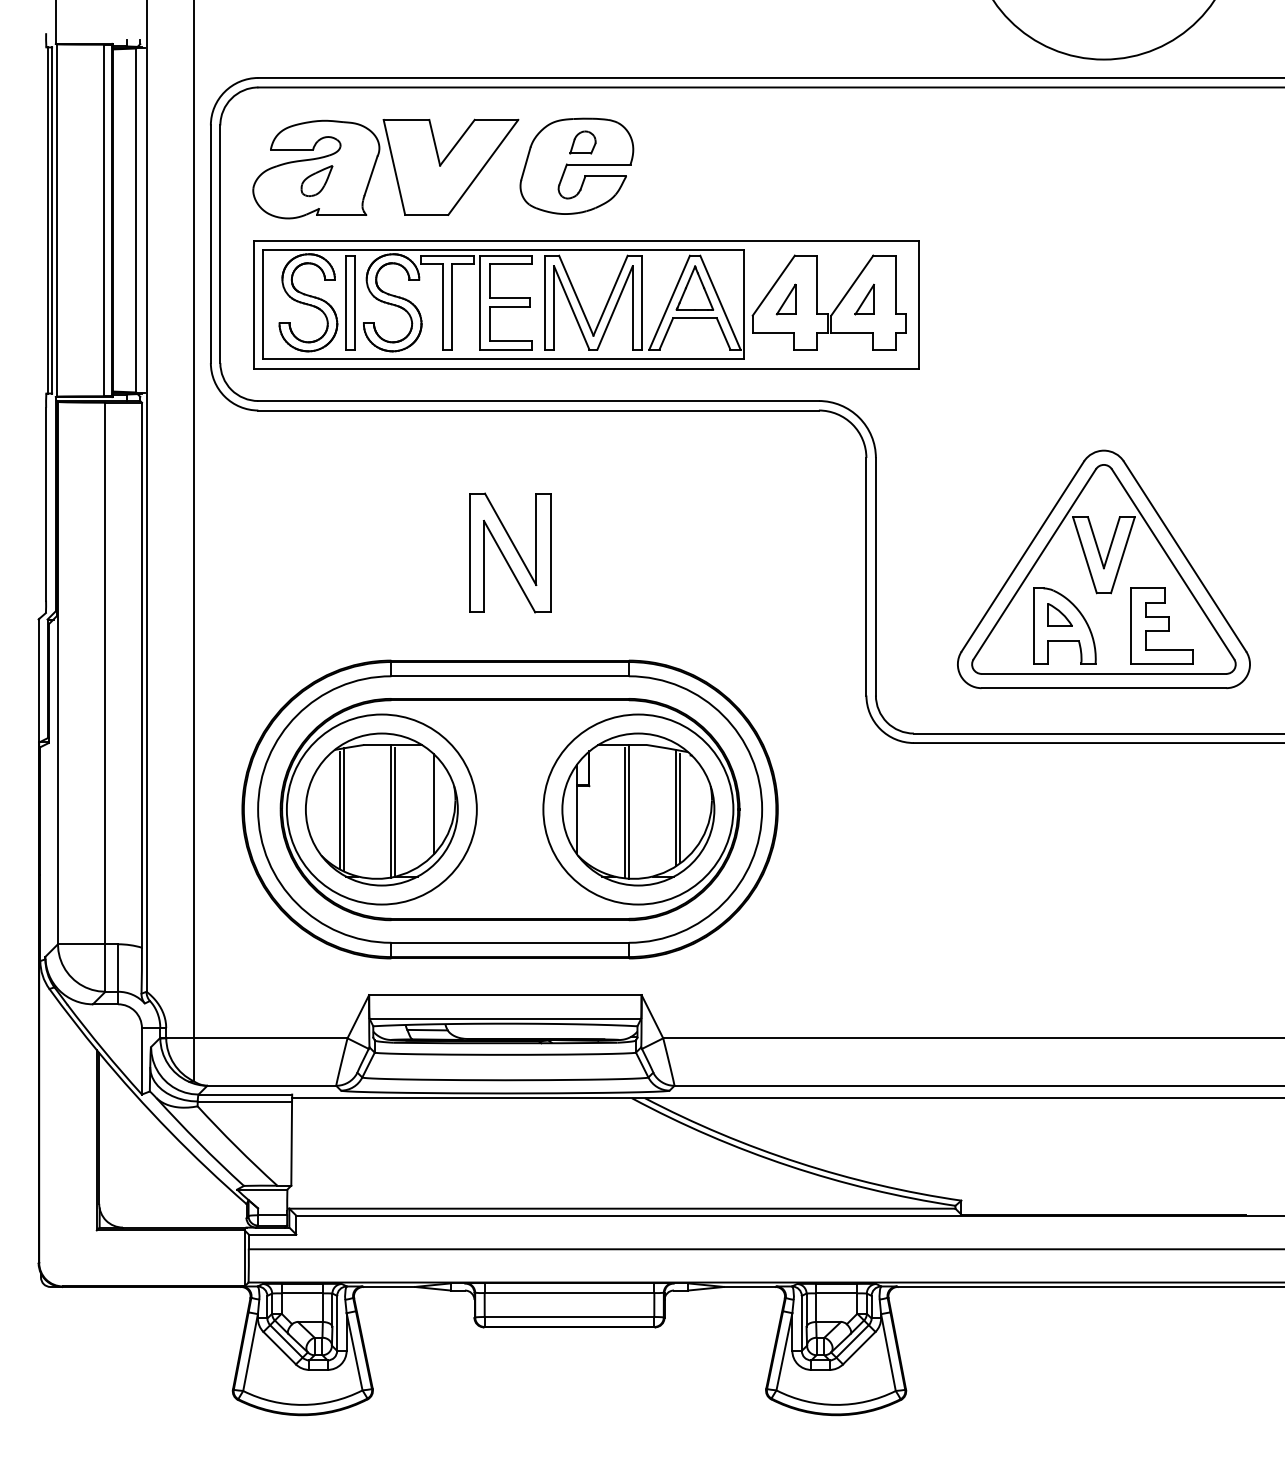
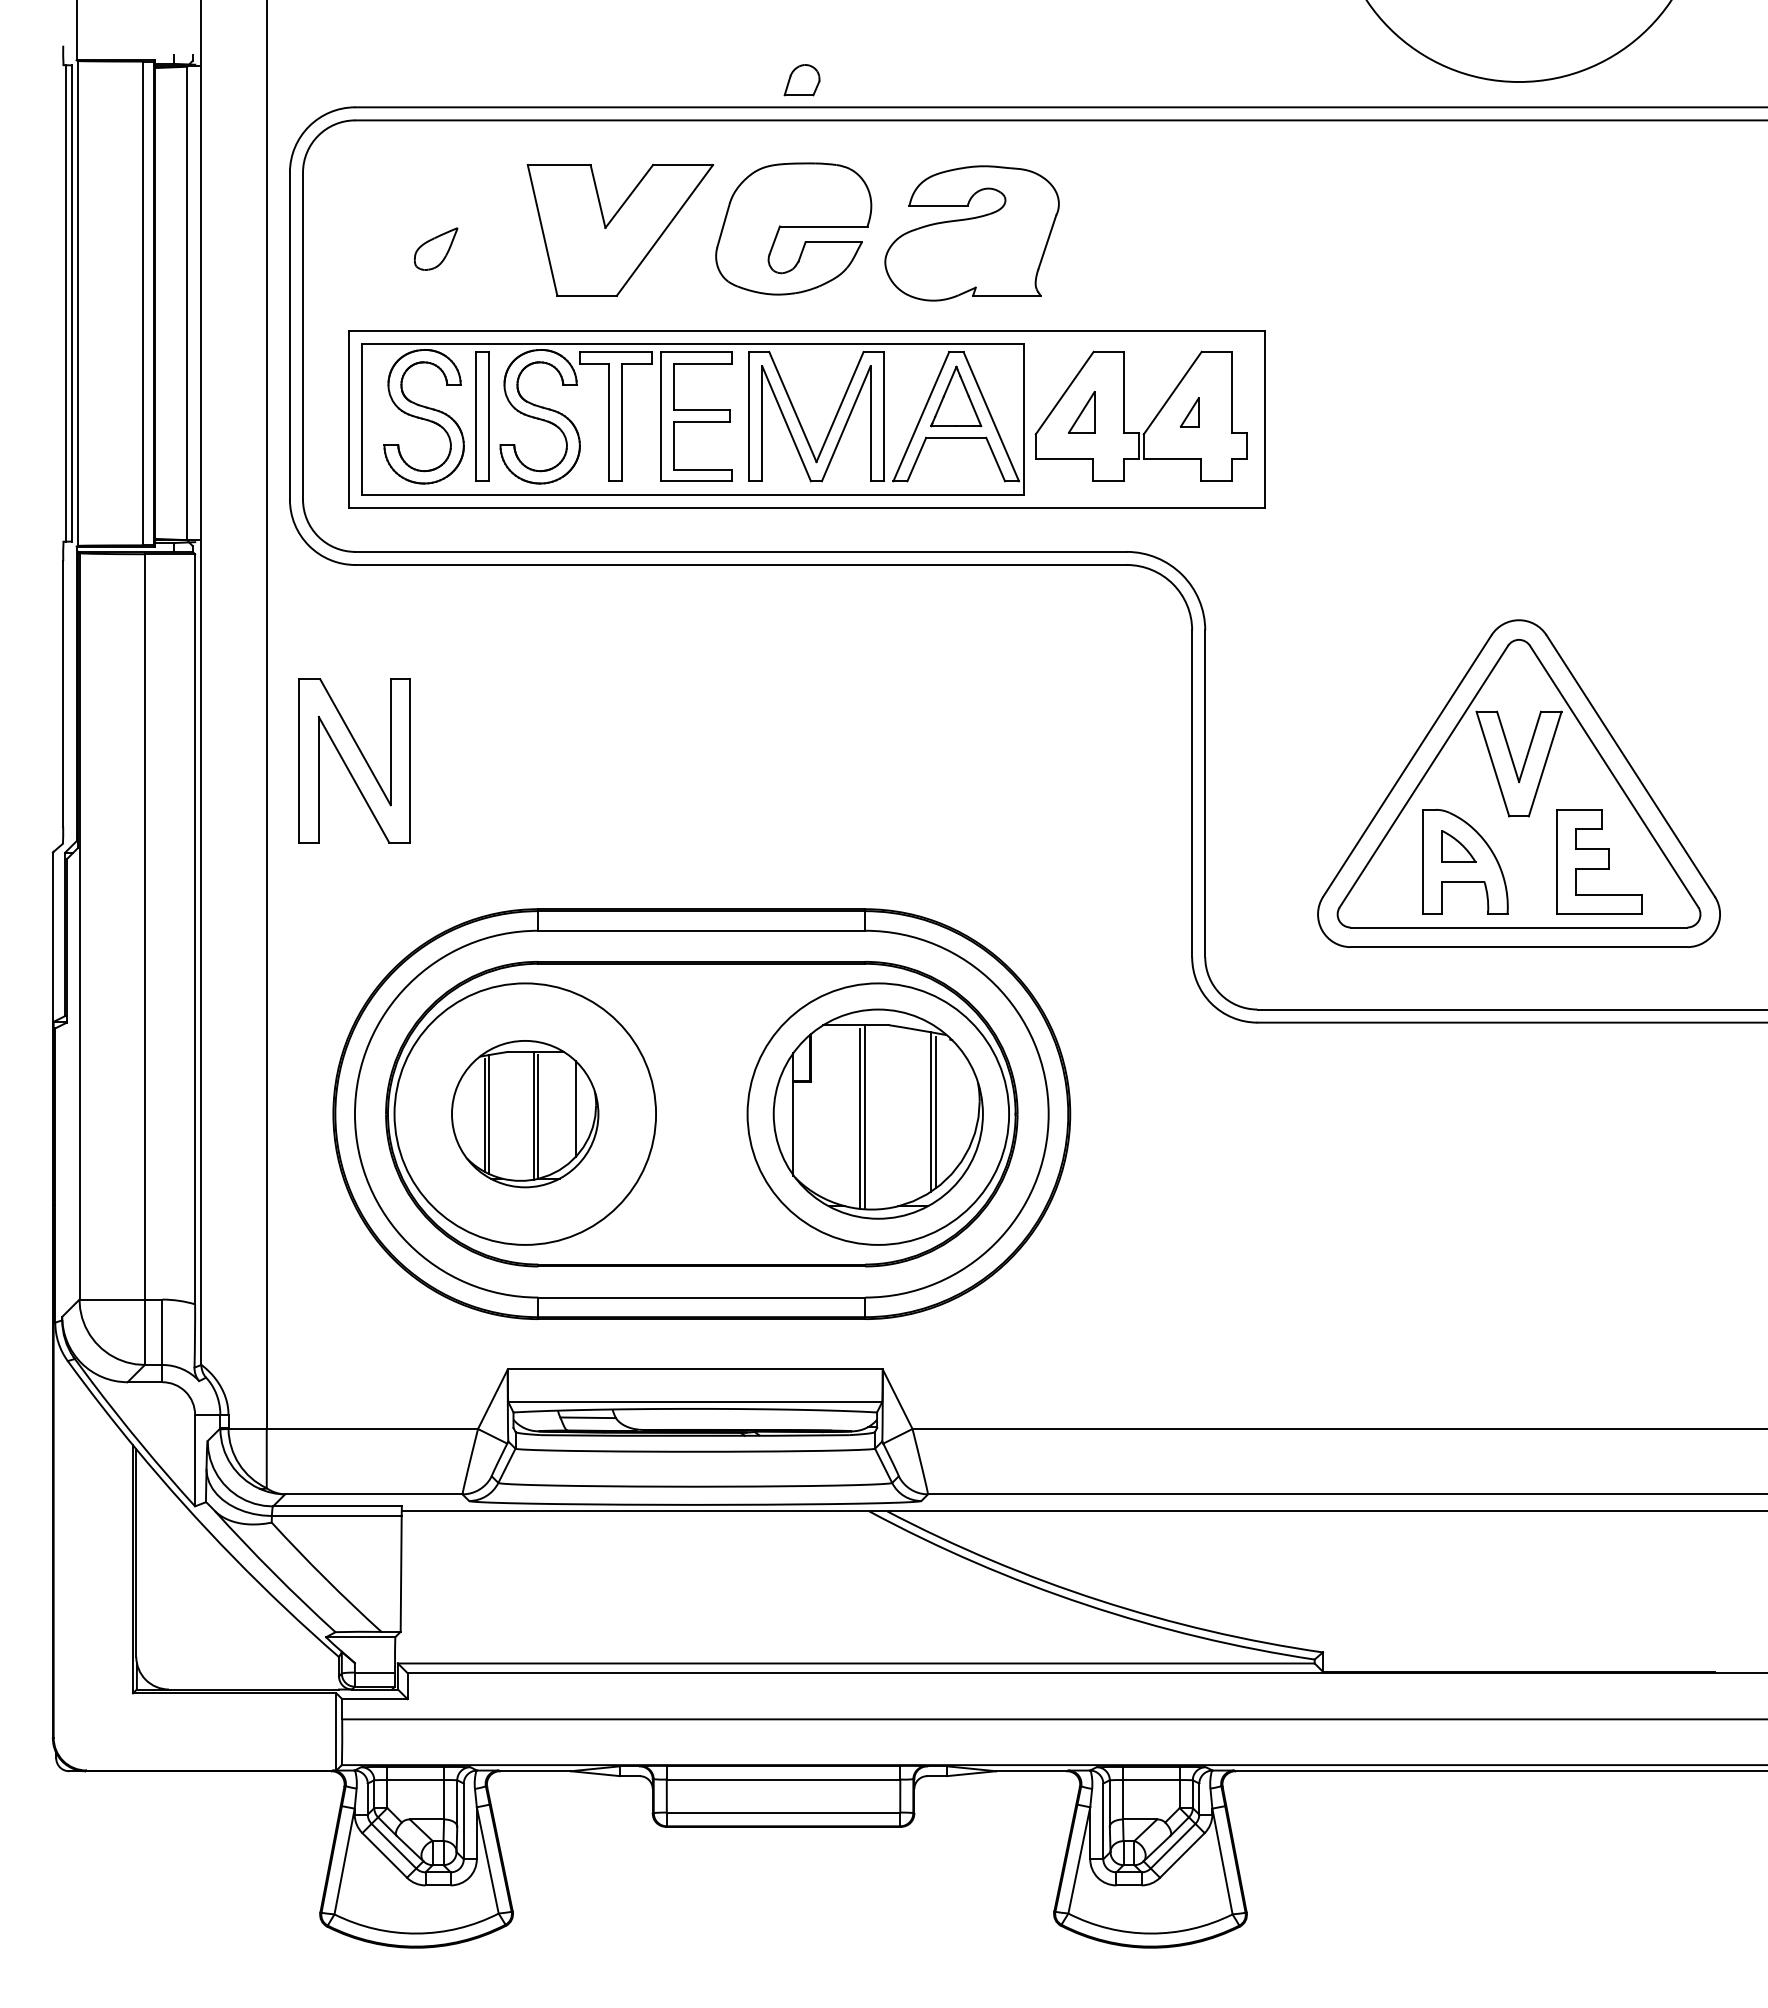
part: (582, 142) -> (801, 80), moved
part: (315, 169) -> (971, 233), moved
part: (864, 299) -> (1189, 412), size x0.7
part: (509, 552) -> (354, 760), moved
part: (381, 809) -> (524, 1113), size x0.7

